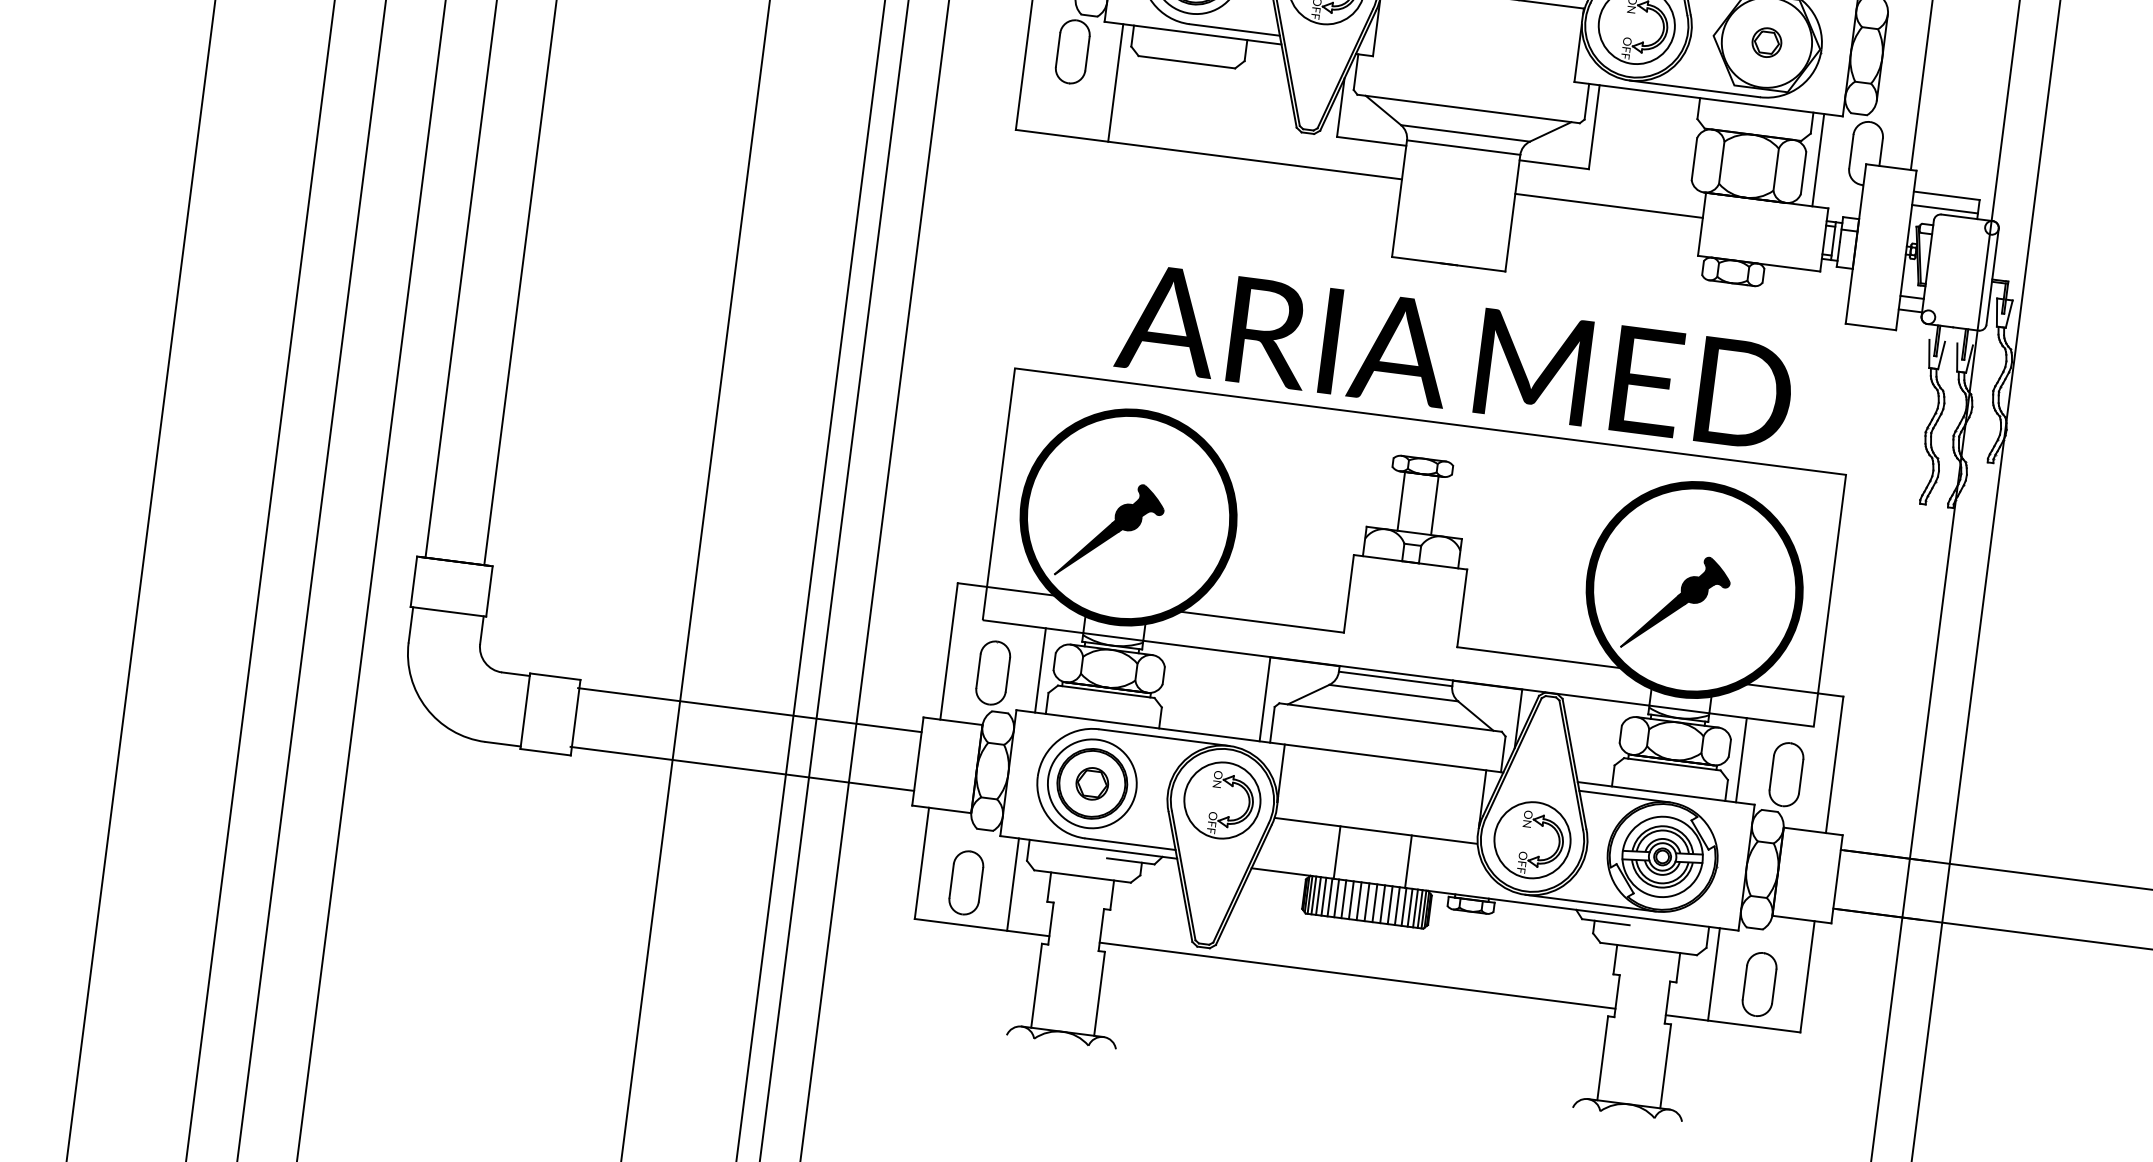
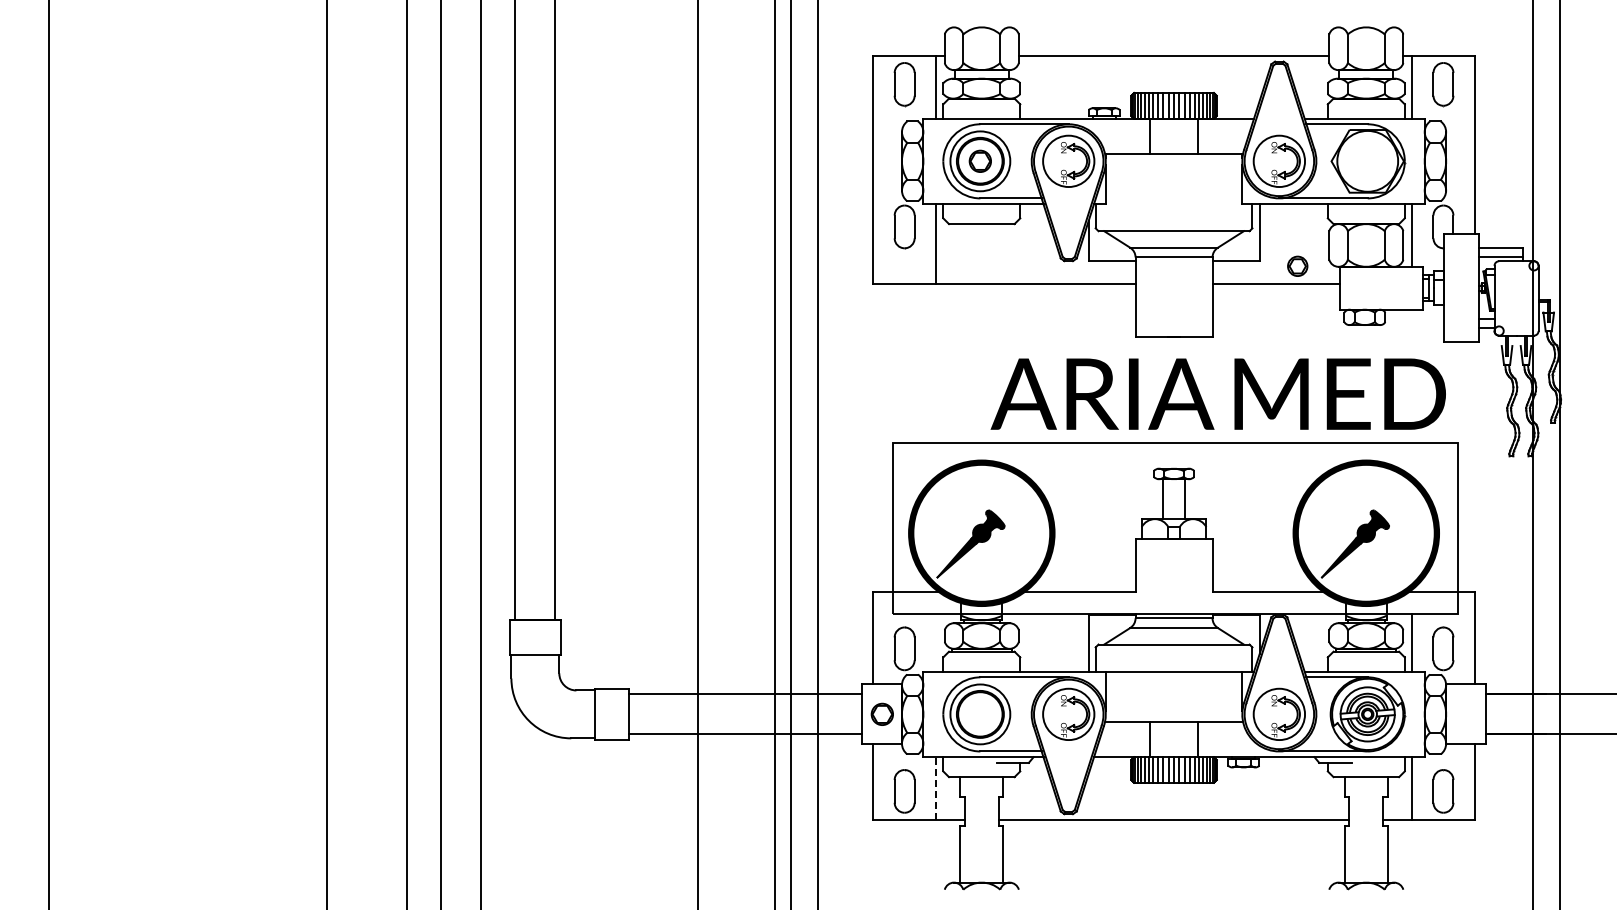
part: (1766, 41) -> (1297, 265), moved
text: (1454, 355) -> (1217, 393), moved
line: (1041, 669) -> (936, 642), removed
part: (1091, 782) -> (881, 713), moved
line: (1013, 884) -> (936, 788), solid -> dashed

